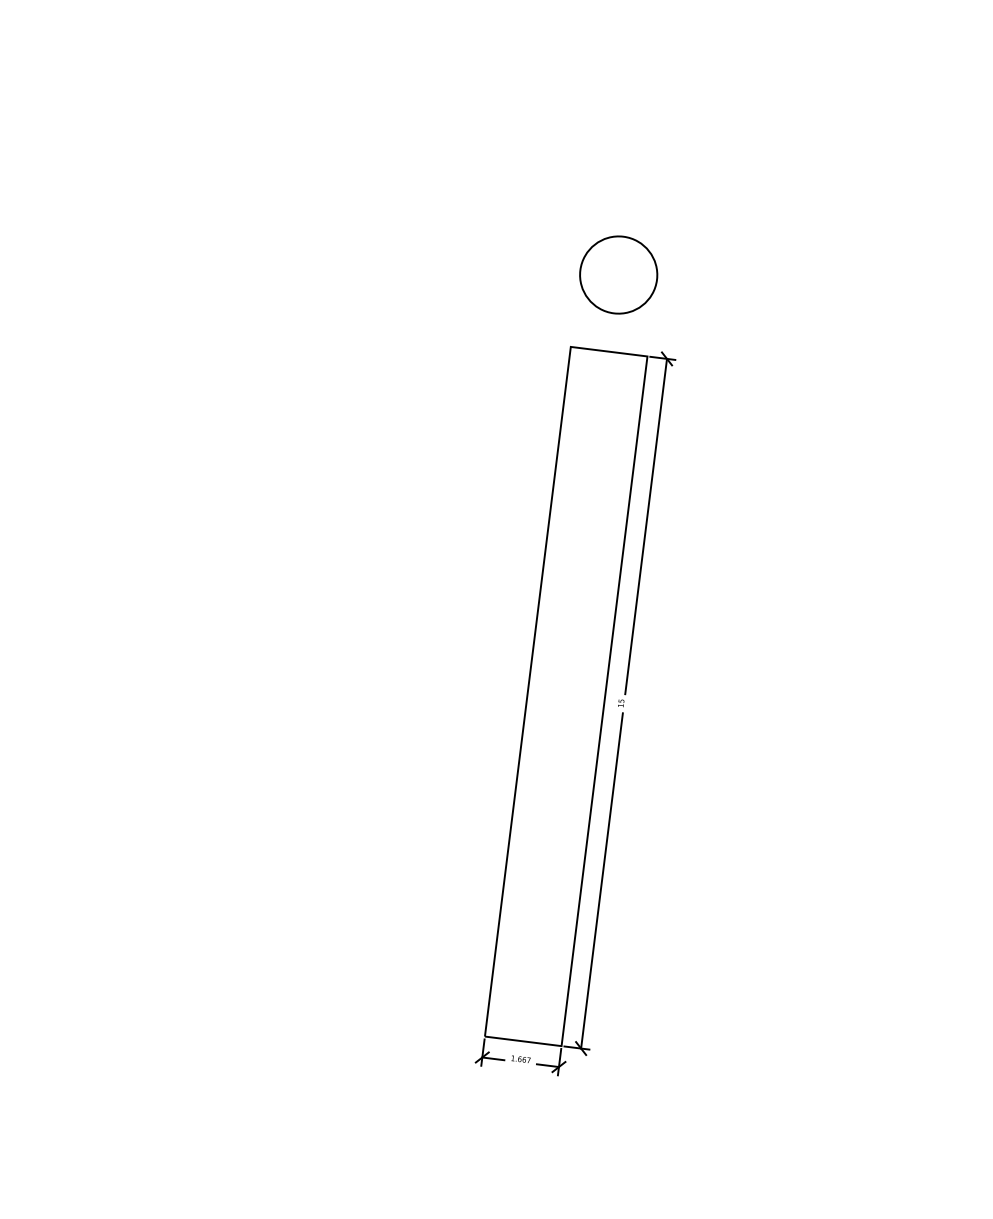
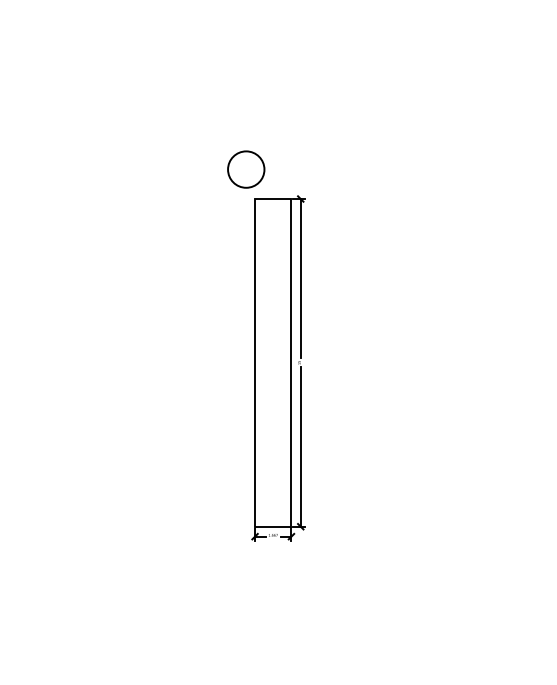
circle: (619, 274) -> (246, 169), moved

